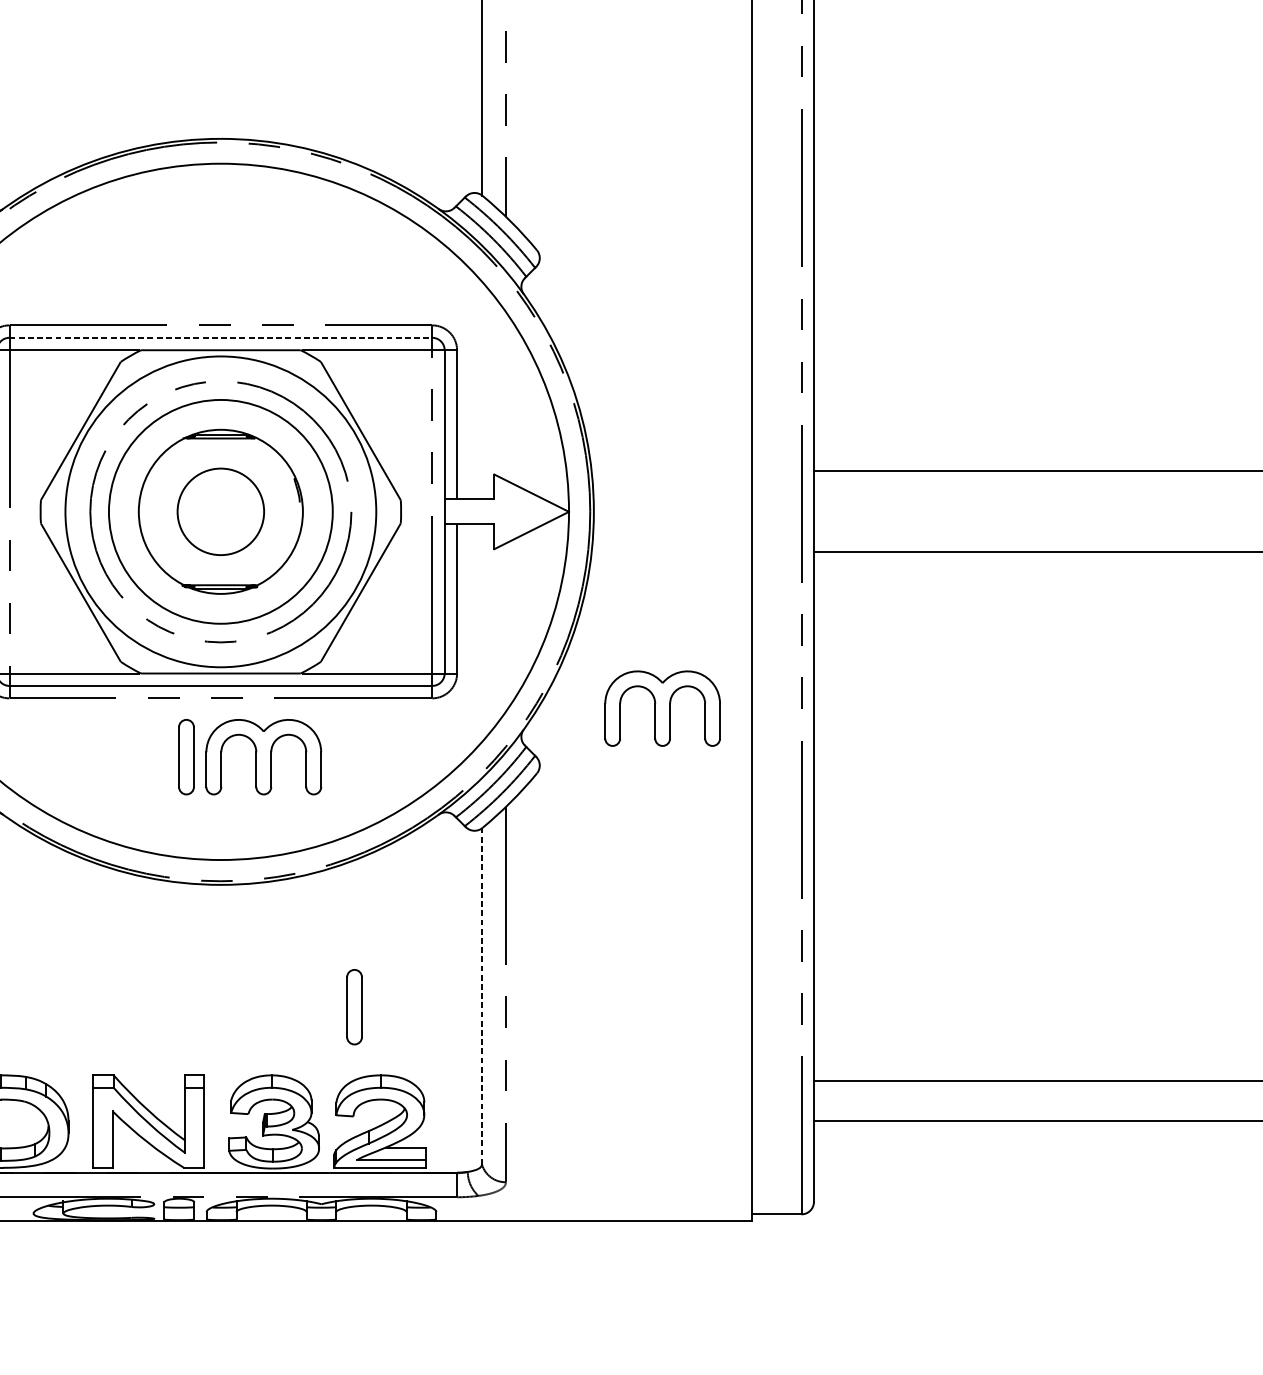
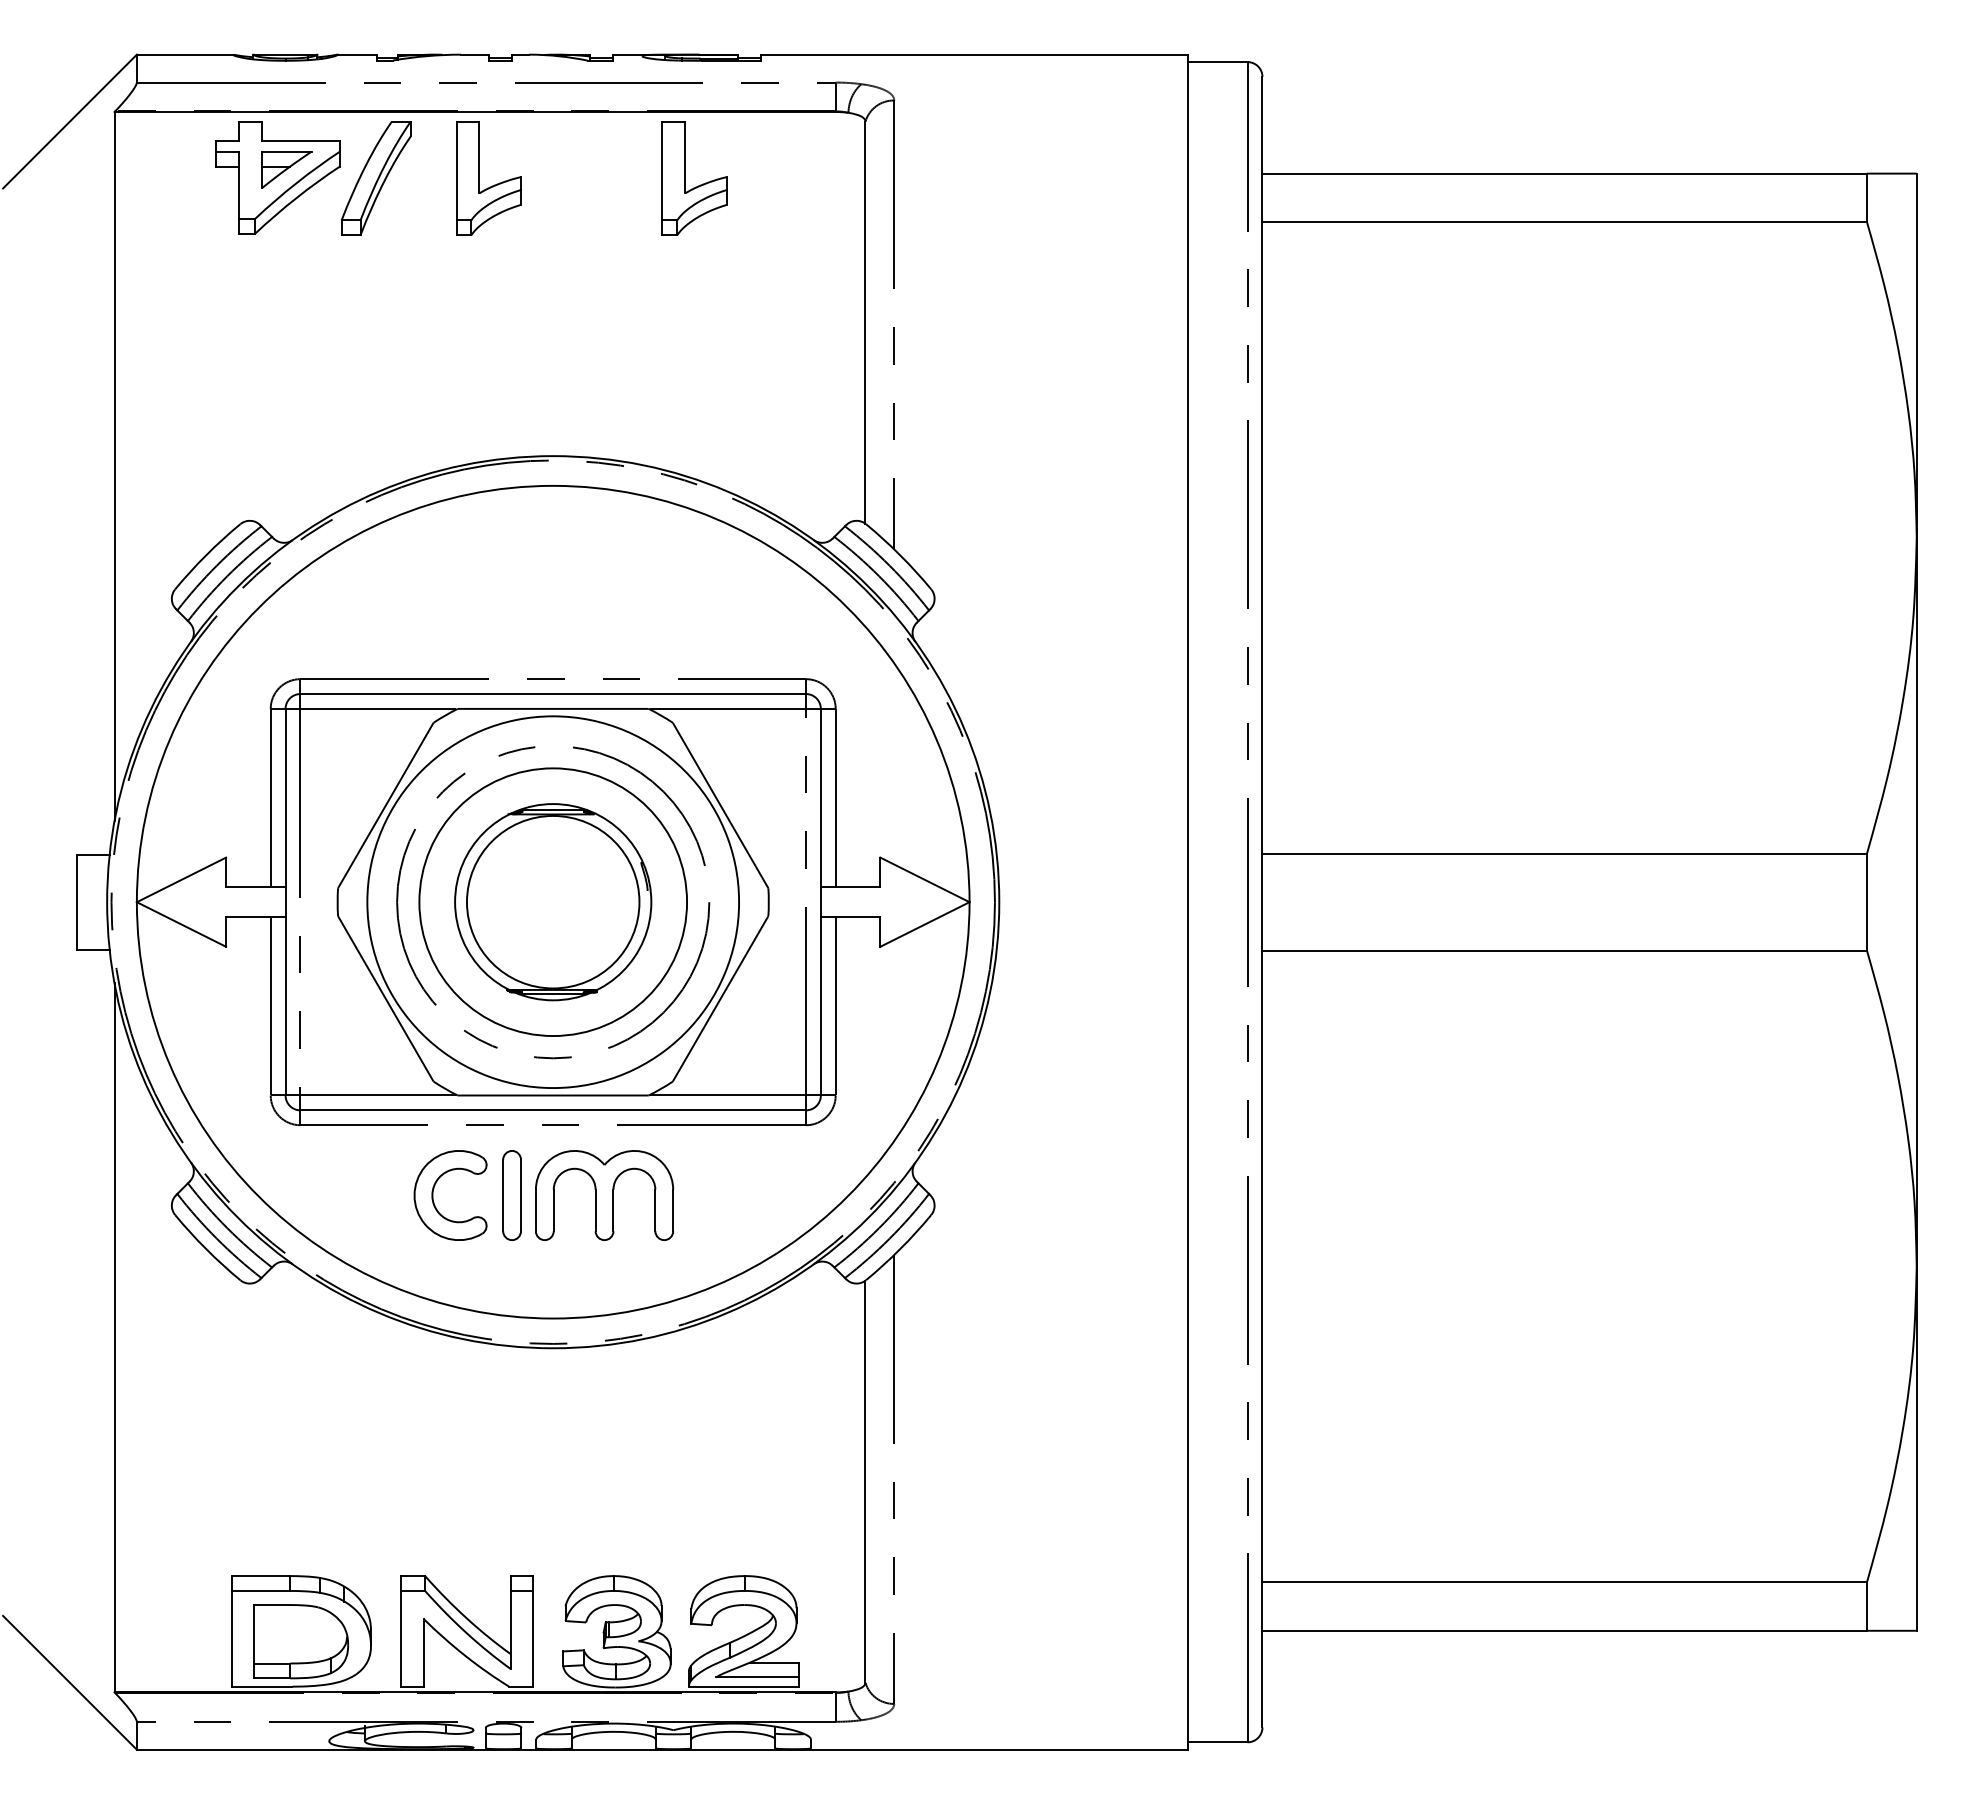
line: (221, 338) -> (553, 694), dashed -> solid
circle: (220, 511) -> (552, 901), size x1.67
part: (662, 708) -> (1081, 1137), removed
part: (120, 757) -> (433, 1195), added
line: (482, 996) -> (865, 1481), dashed -> solid
part: (354, 1007) -> (712, 1494), removed

